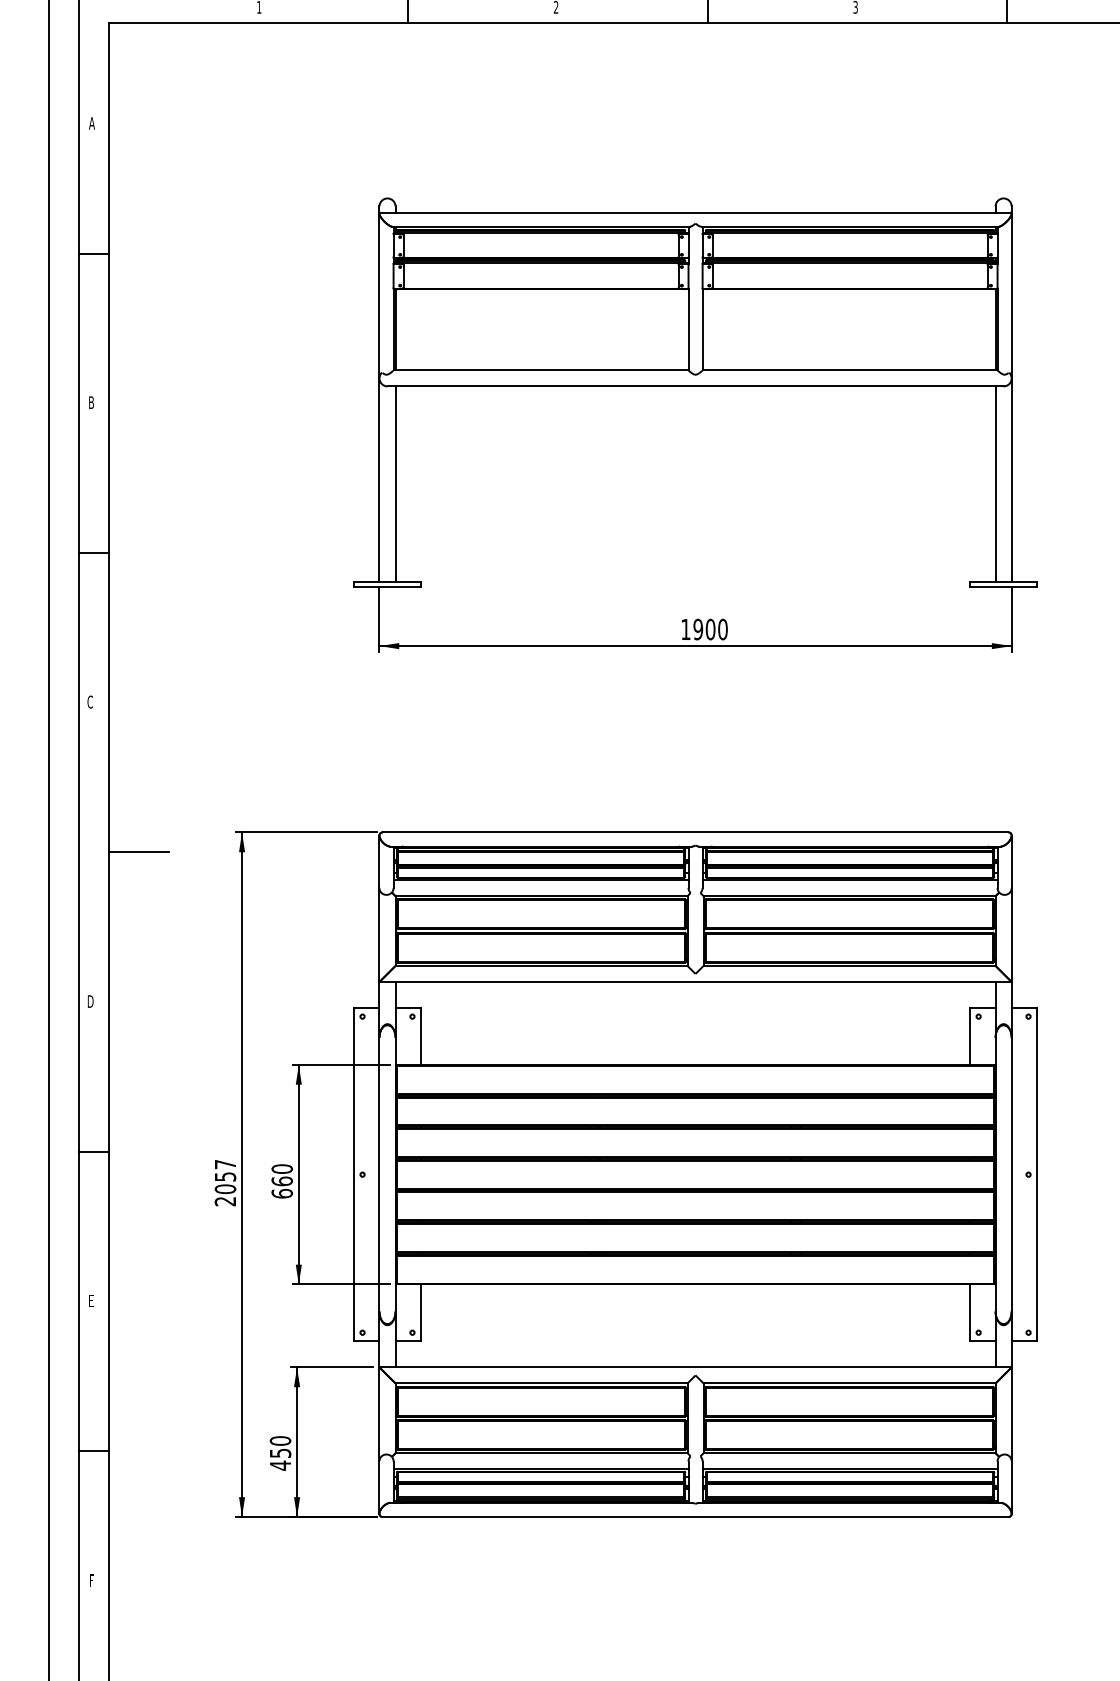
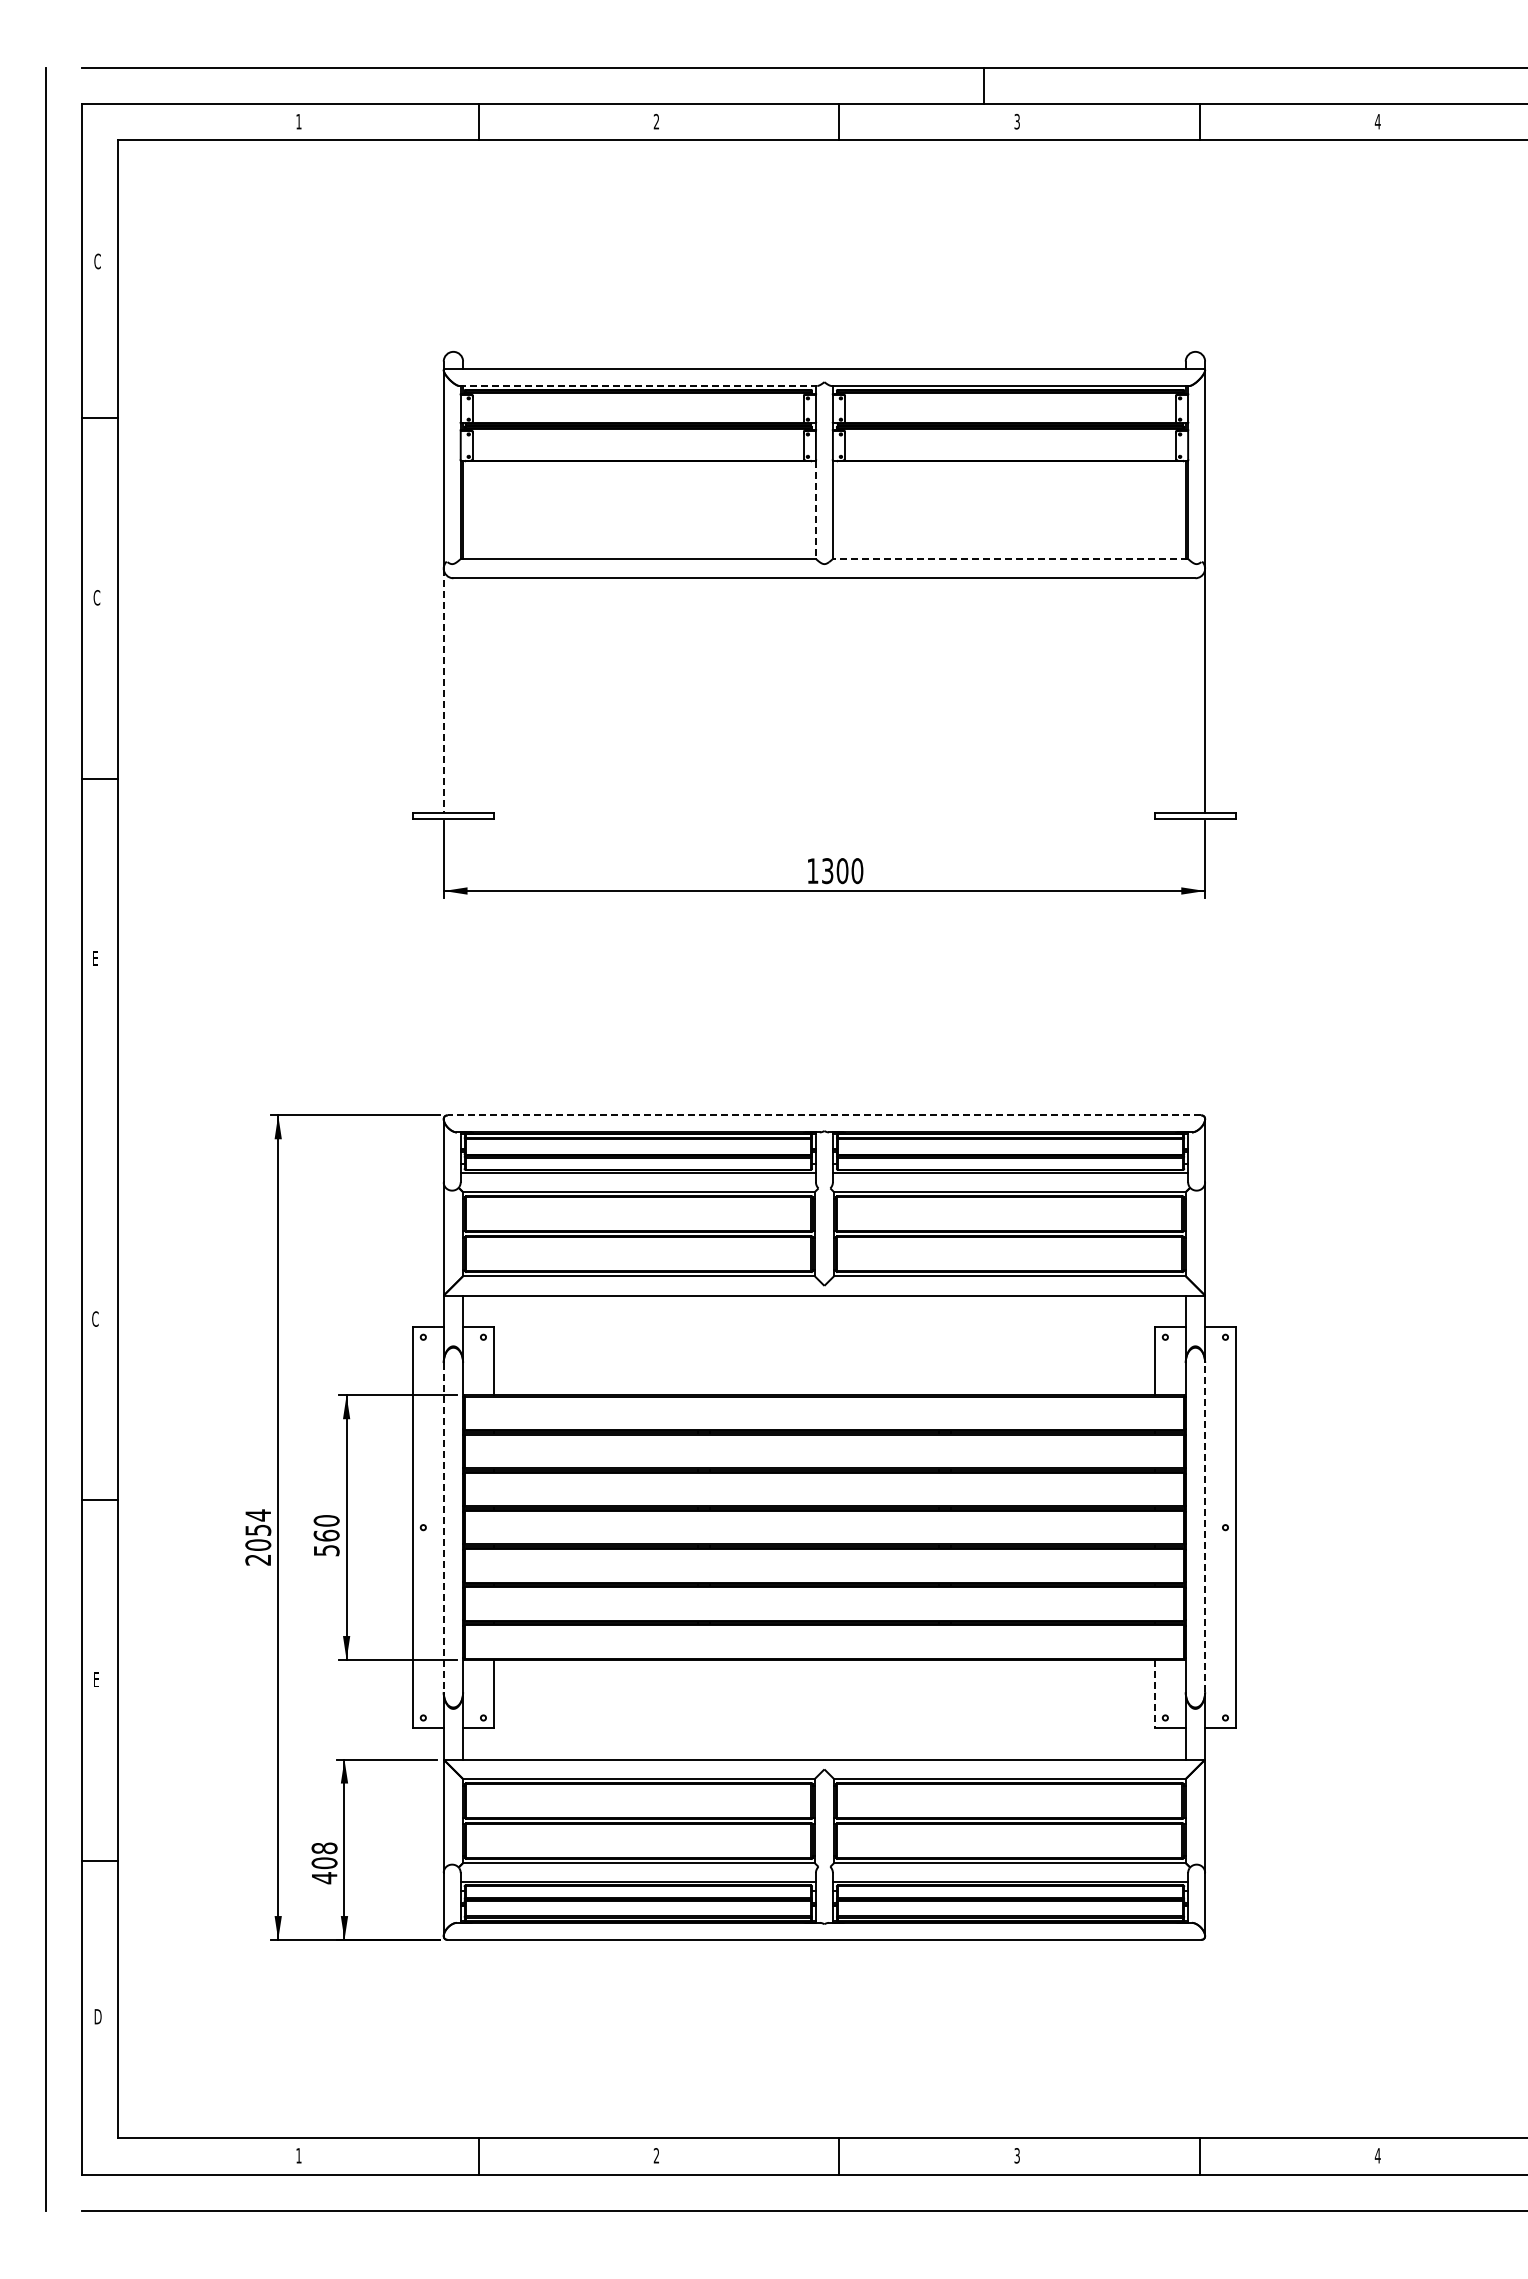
text: (91, 123) -> (97, 261), A -> C
line: (541, 226) -> (638, 385), solid -> dashed
line: (688, 330) -> (815, 510), solid -> dashed
line: (850, 370) -> (1010, 558), solid -> dashed
text: (91, 402) -> (96, 597), B -> C
line: (379, 480) -> (443, 691), solid -> dashed
line: (395, 483) -> (463, 695), removed
line: (995, 483) -> (1185, 695), removed
text: (698, 629) -> (827, 870), 1900 -> 1300
text: (90, 702) -> (95, 958), C -> E
line: (695, 832) -> (824, 1115), solid -> dashed
line: (139, 852) -> (154, 1139), removed
text: (90, 1001) -> (95, 1318), D -> C
text: (224, 1164) -> (257, 1515), 2057 -> 2054
line: (379, 1174) -> (443, 1527), solid -> dashed
line: (1011, 1174) -> (1205, 1527), solid -> dashed
text: (282, 1193) -> (326, 1550), 660 -> 560
line: (970, 1313) -> (1155, 1694), solid -> dashed
text: (280, 1446) -> (324, 1855), 450 -> 408
text: (91, 1580) -> (97, 2016), F -> D

